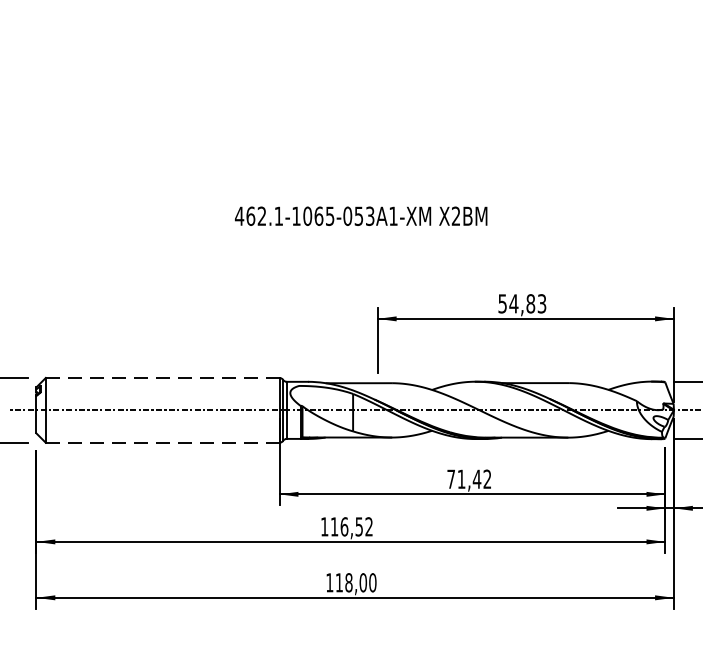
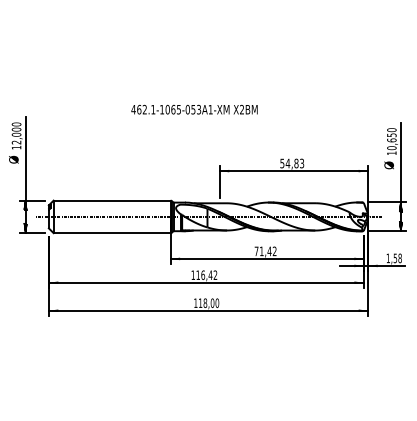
text: (361, 215) -> (194, 109), moved
line: (163, 377) -> (112, 200), dashed -> solid
line: (163, 443) -> (112, 233), dashed -> solid
text: (359, 525) -> (210, 274), 116,52 -> 116,42

